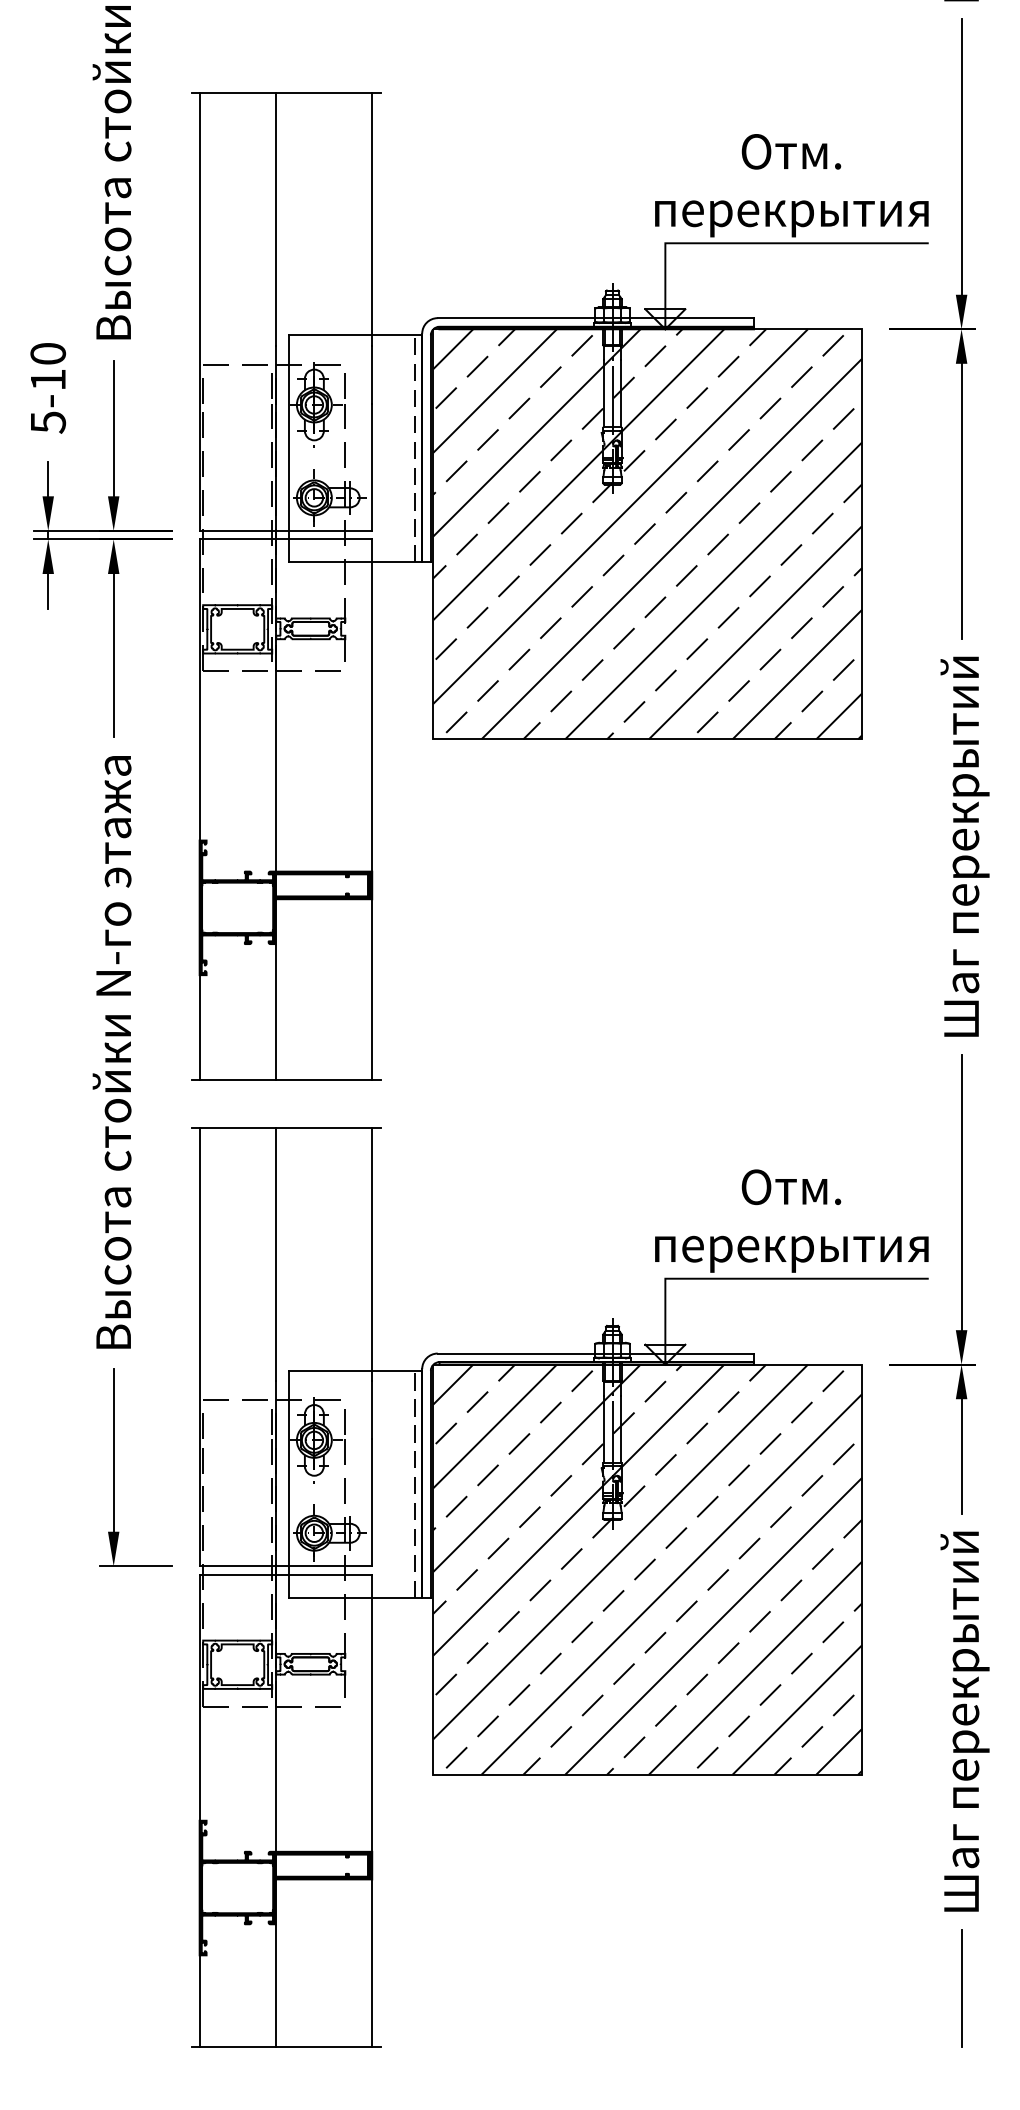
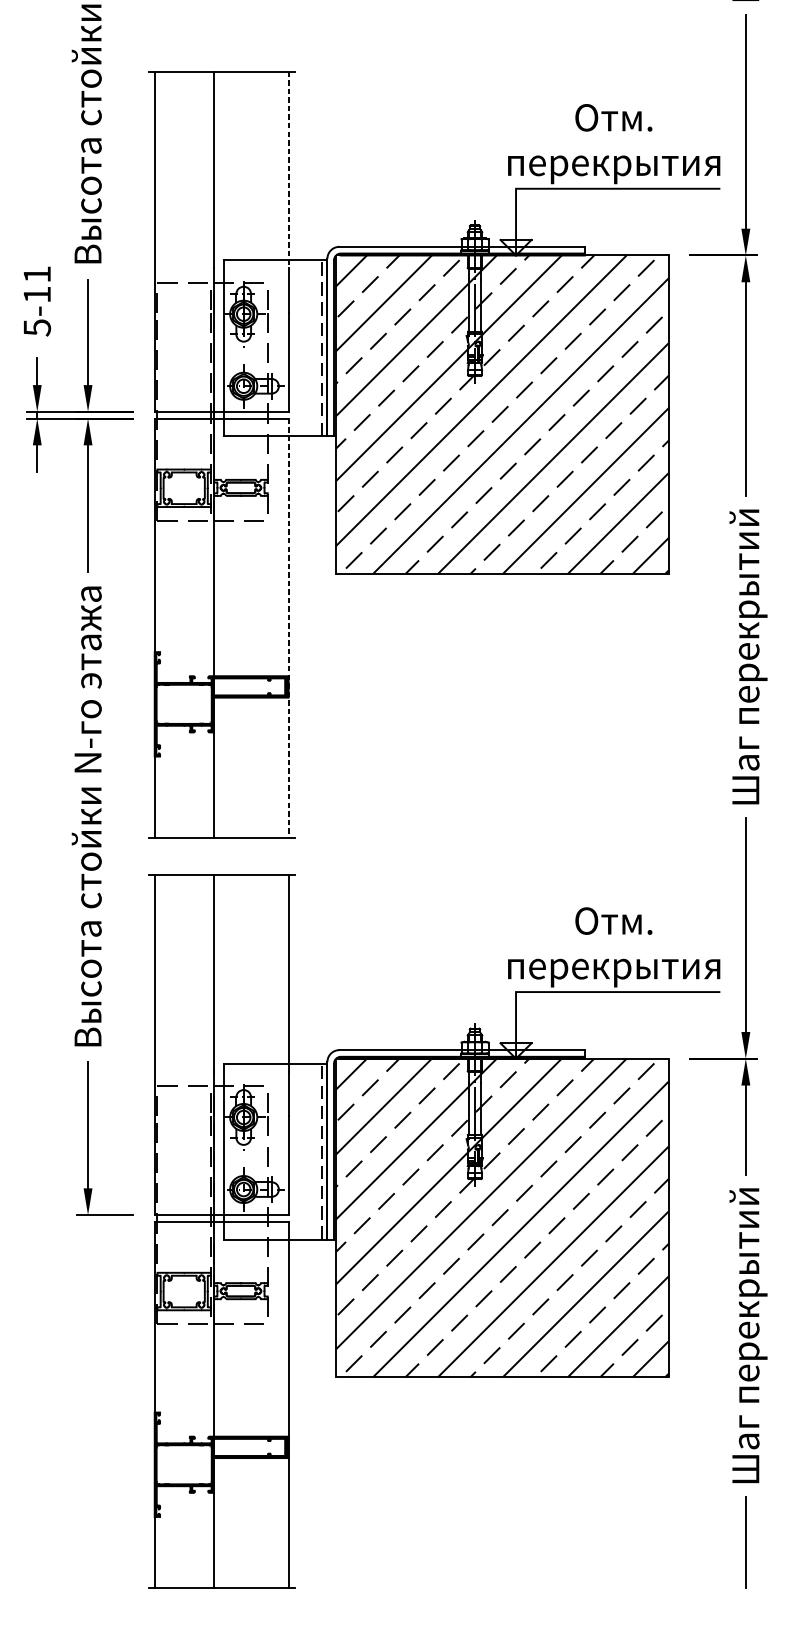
line: (372, 219) -> (288, 170), solid -> dashed
text: (48, 353) -> (37, 274), 5-10 -> 5-11
line: (372, 810) -> (288, 628), solid -> dashed

